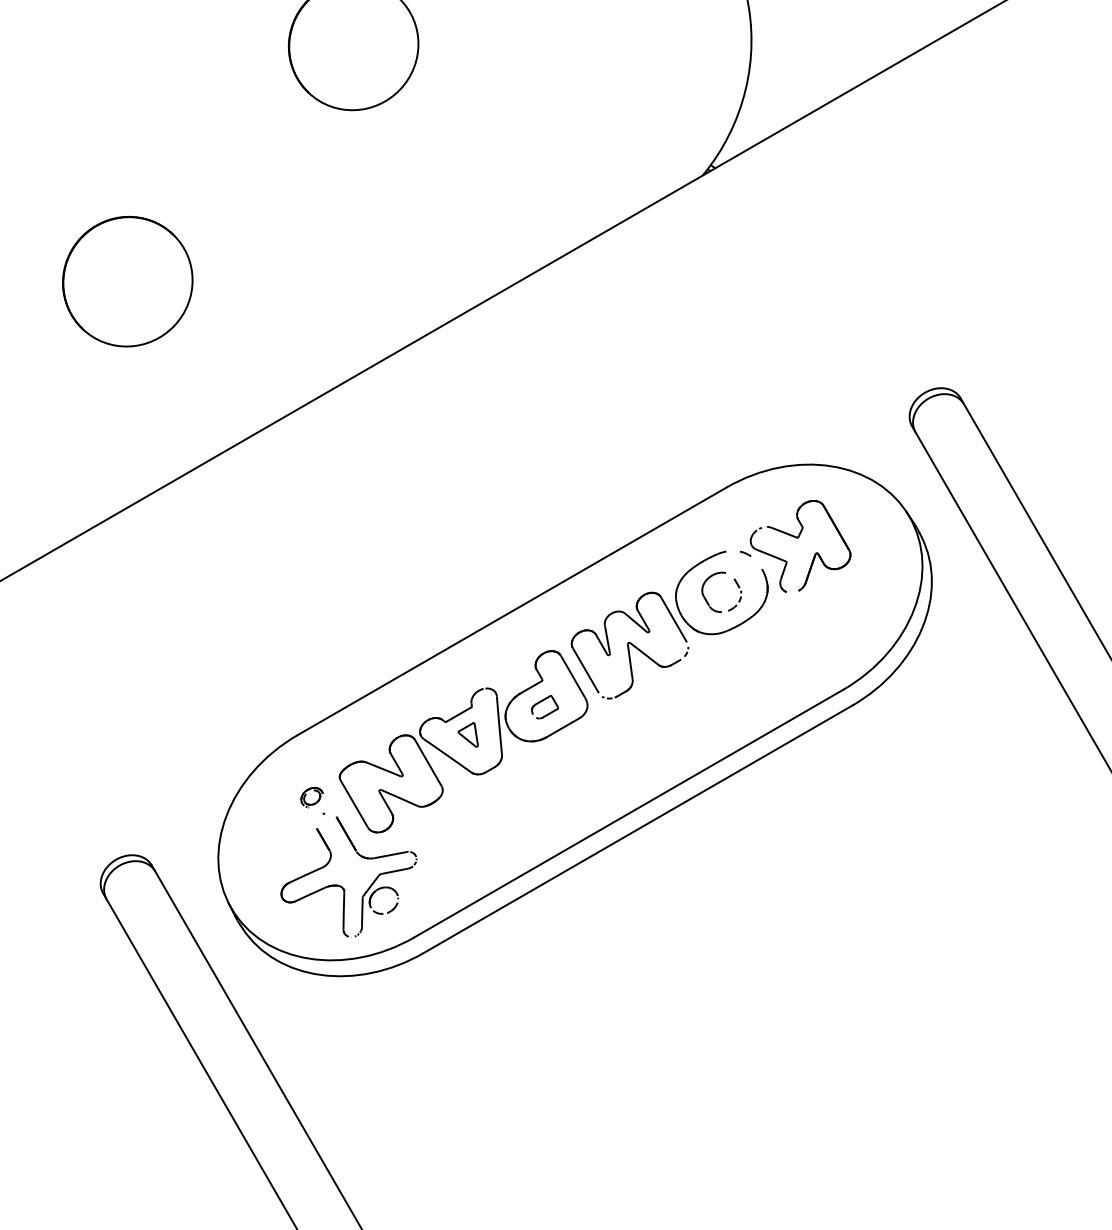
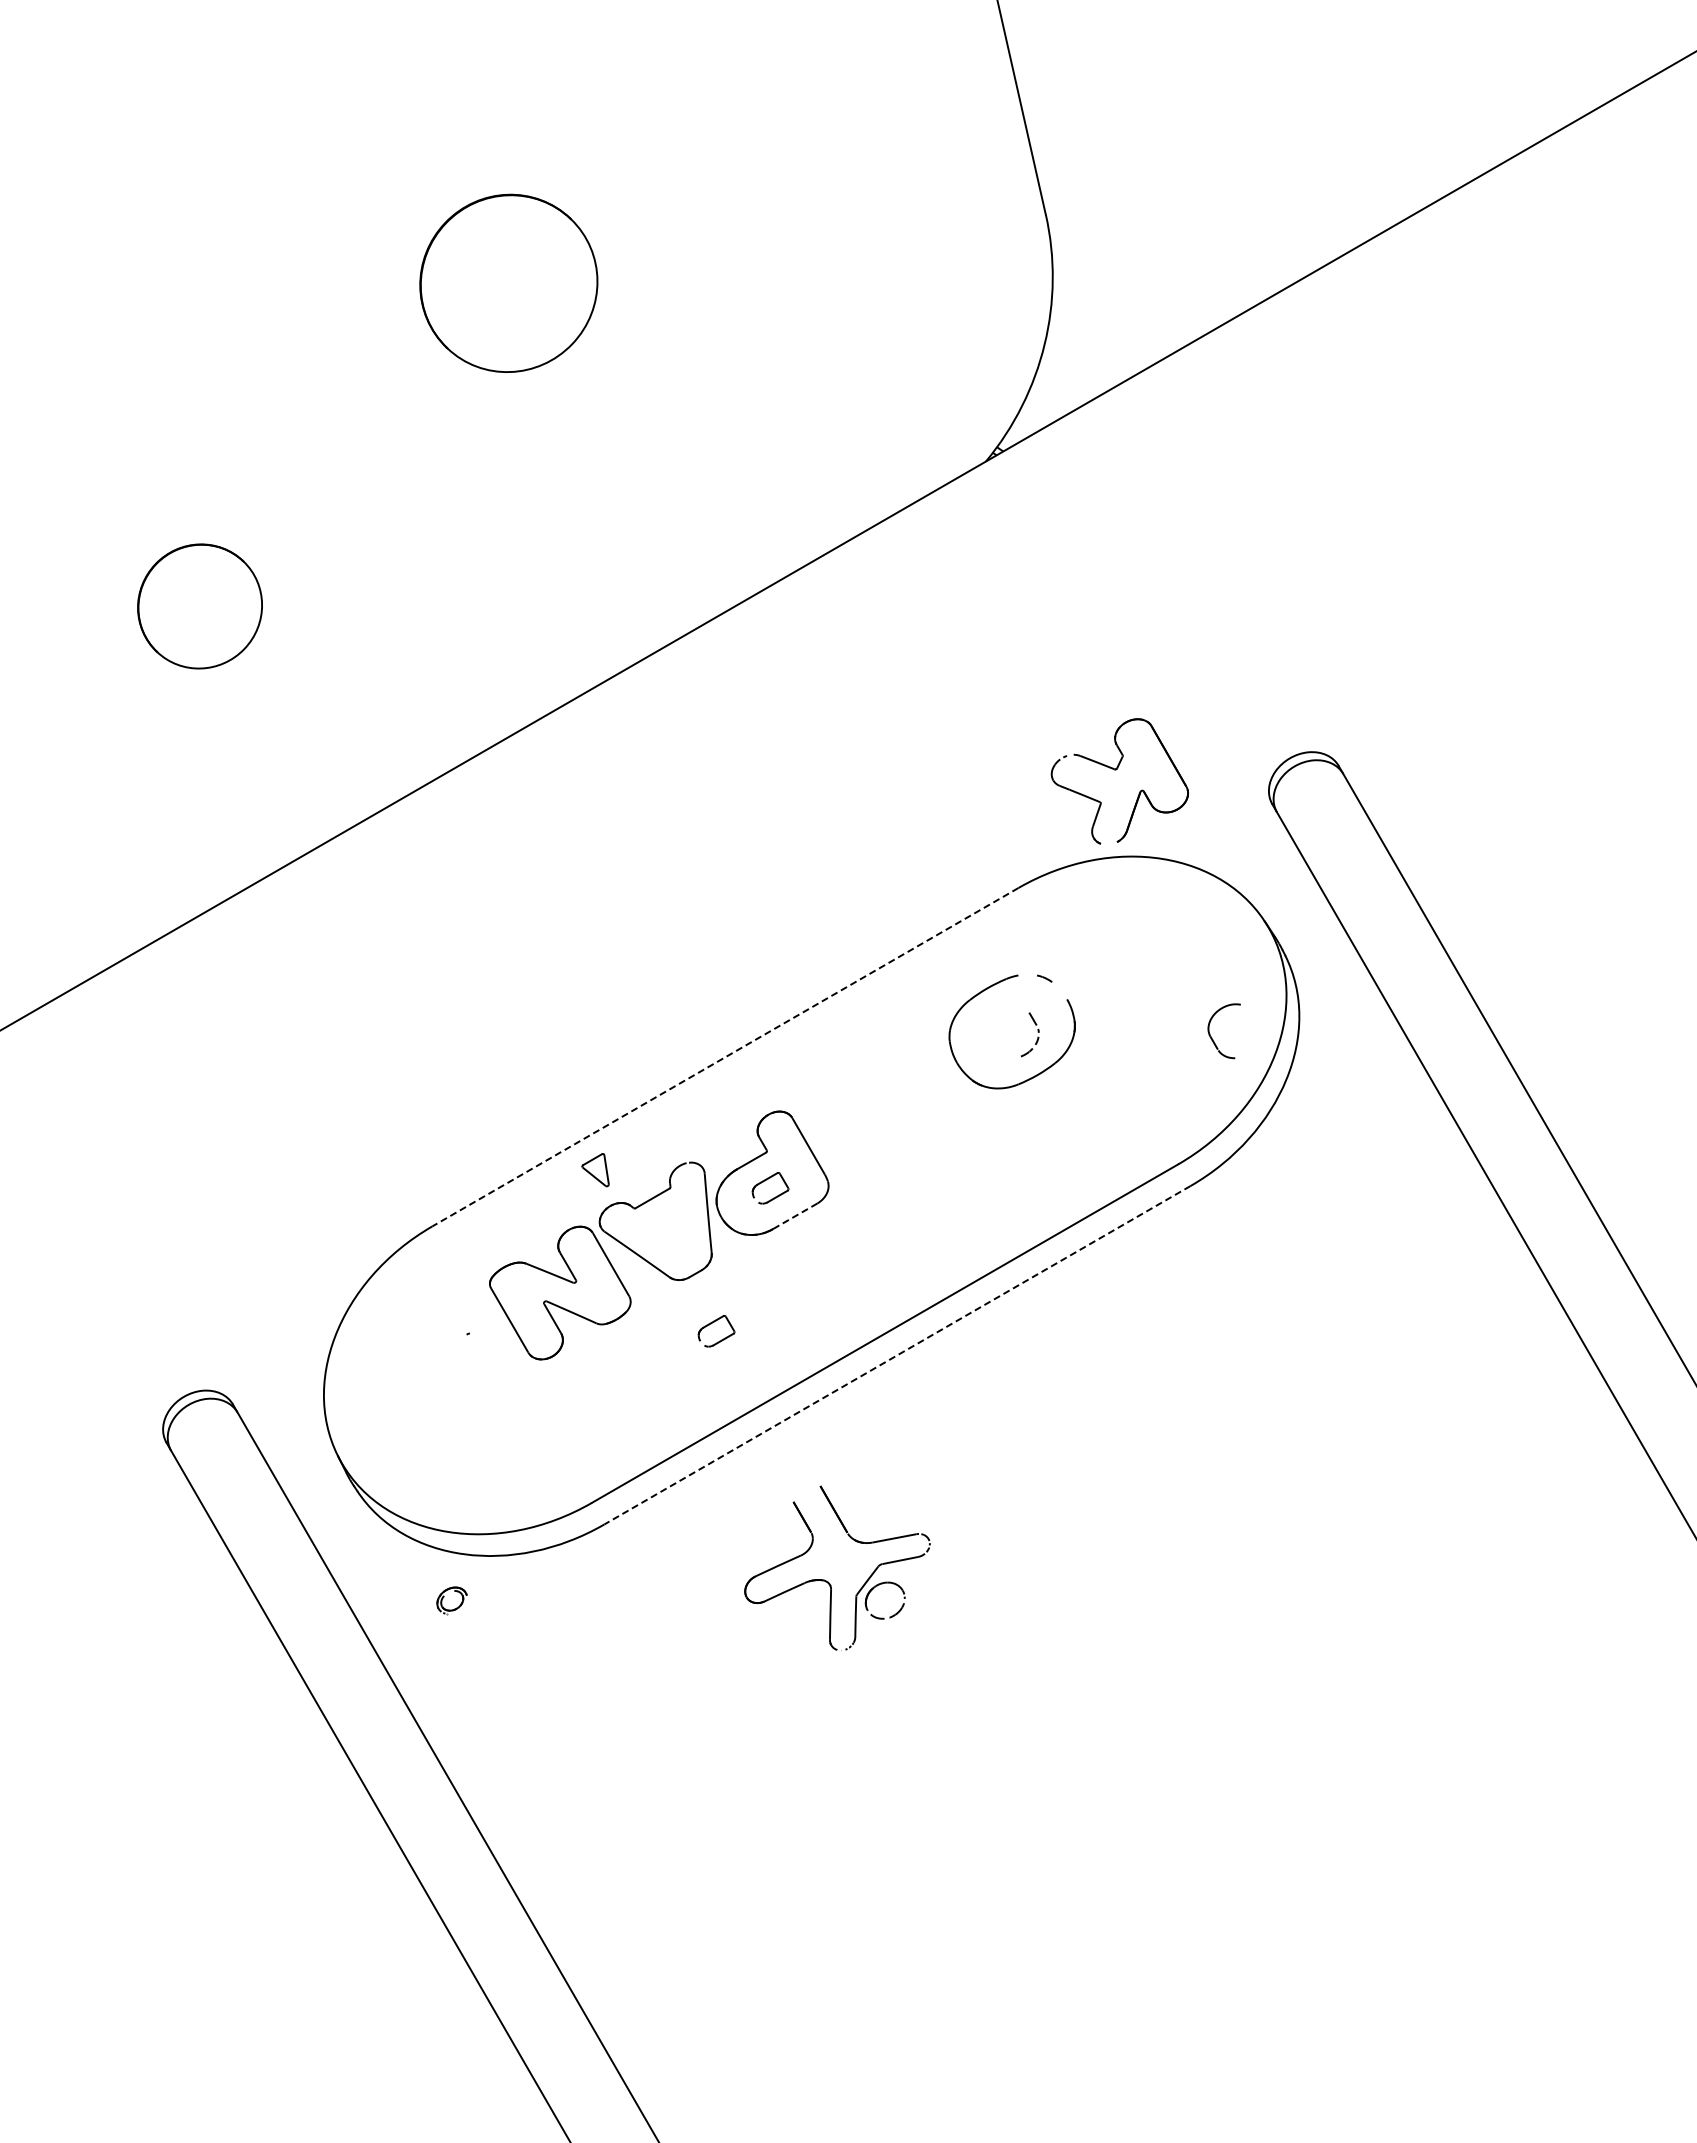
part: (127, 281) -> (199, 606), size x0.7
part: (798, 538) -> (1116, 770), moved
part: (705, 598) -> (1213, 1039), moved
line: (512, 611) -> (725, 1057), solid -> dashed
part: (629, 645) -> (886, 1103), removed
line: (562, 727) -> (794, 1216), solid -> dashed
part: (468, 735) -> (595, 1170), moved
part: (311, 797) -> (451, 1600), moved
part: (501, 806) -> (711, 1324), added
line: (637, 829) -> (897, 1355), solid -> dashed
part: (342, 886) -> (828, 1581), moved

